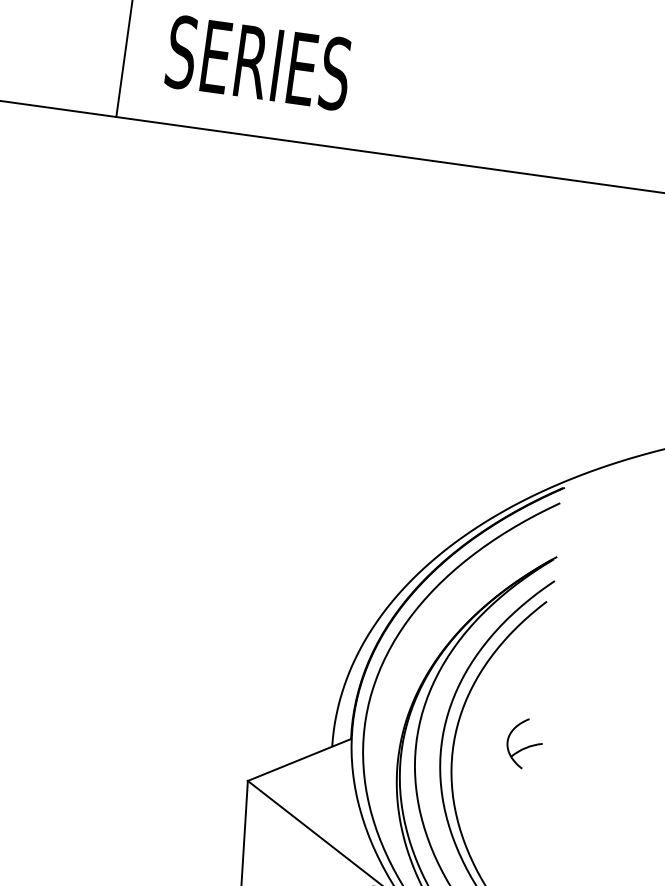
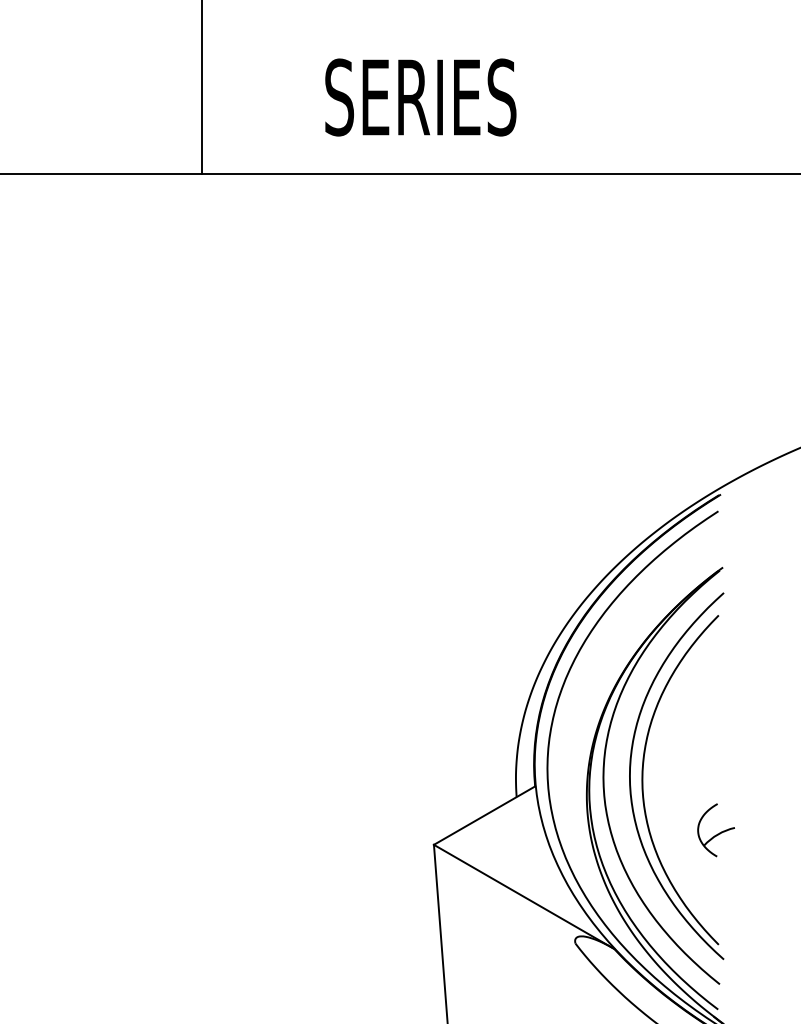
text: (258, 63) -> (420, 97), moved
part: (524, 743) -> (715, 830), moved

